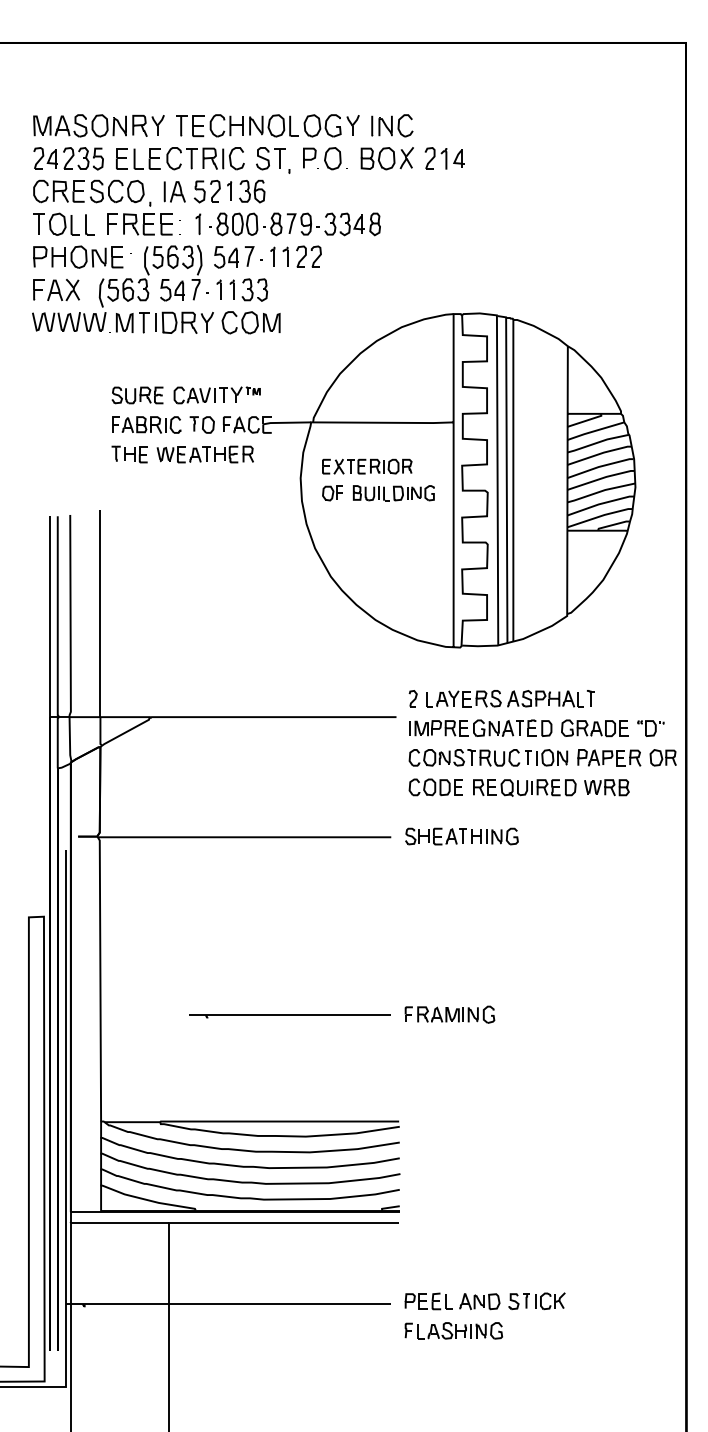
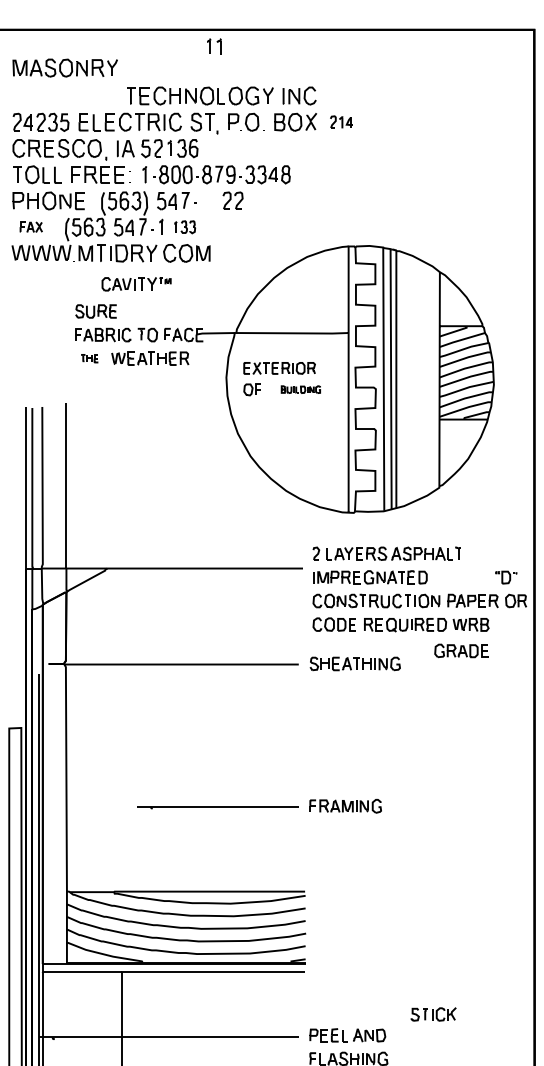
part: (98, 125) -> (64, 67), moved
part: (444, 158) -> (341, 122), size x0.7
part: (279, 256) -> (214, 46), moved
part: (56, 289) -> (31, 226), size x0.6
part: (248, 289) -> (184, 226), size x0.7
part: (216, 395) -> (136, 284), moved
part: (129, 454) -> (89, 358), size x0.6
part: (393, 493) -> (300, 389), size x0.6
part: (594, 728) -> (461, 651), moved
part: (536, 1301) -> (433, 1014), moved

